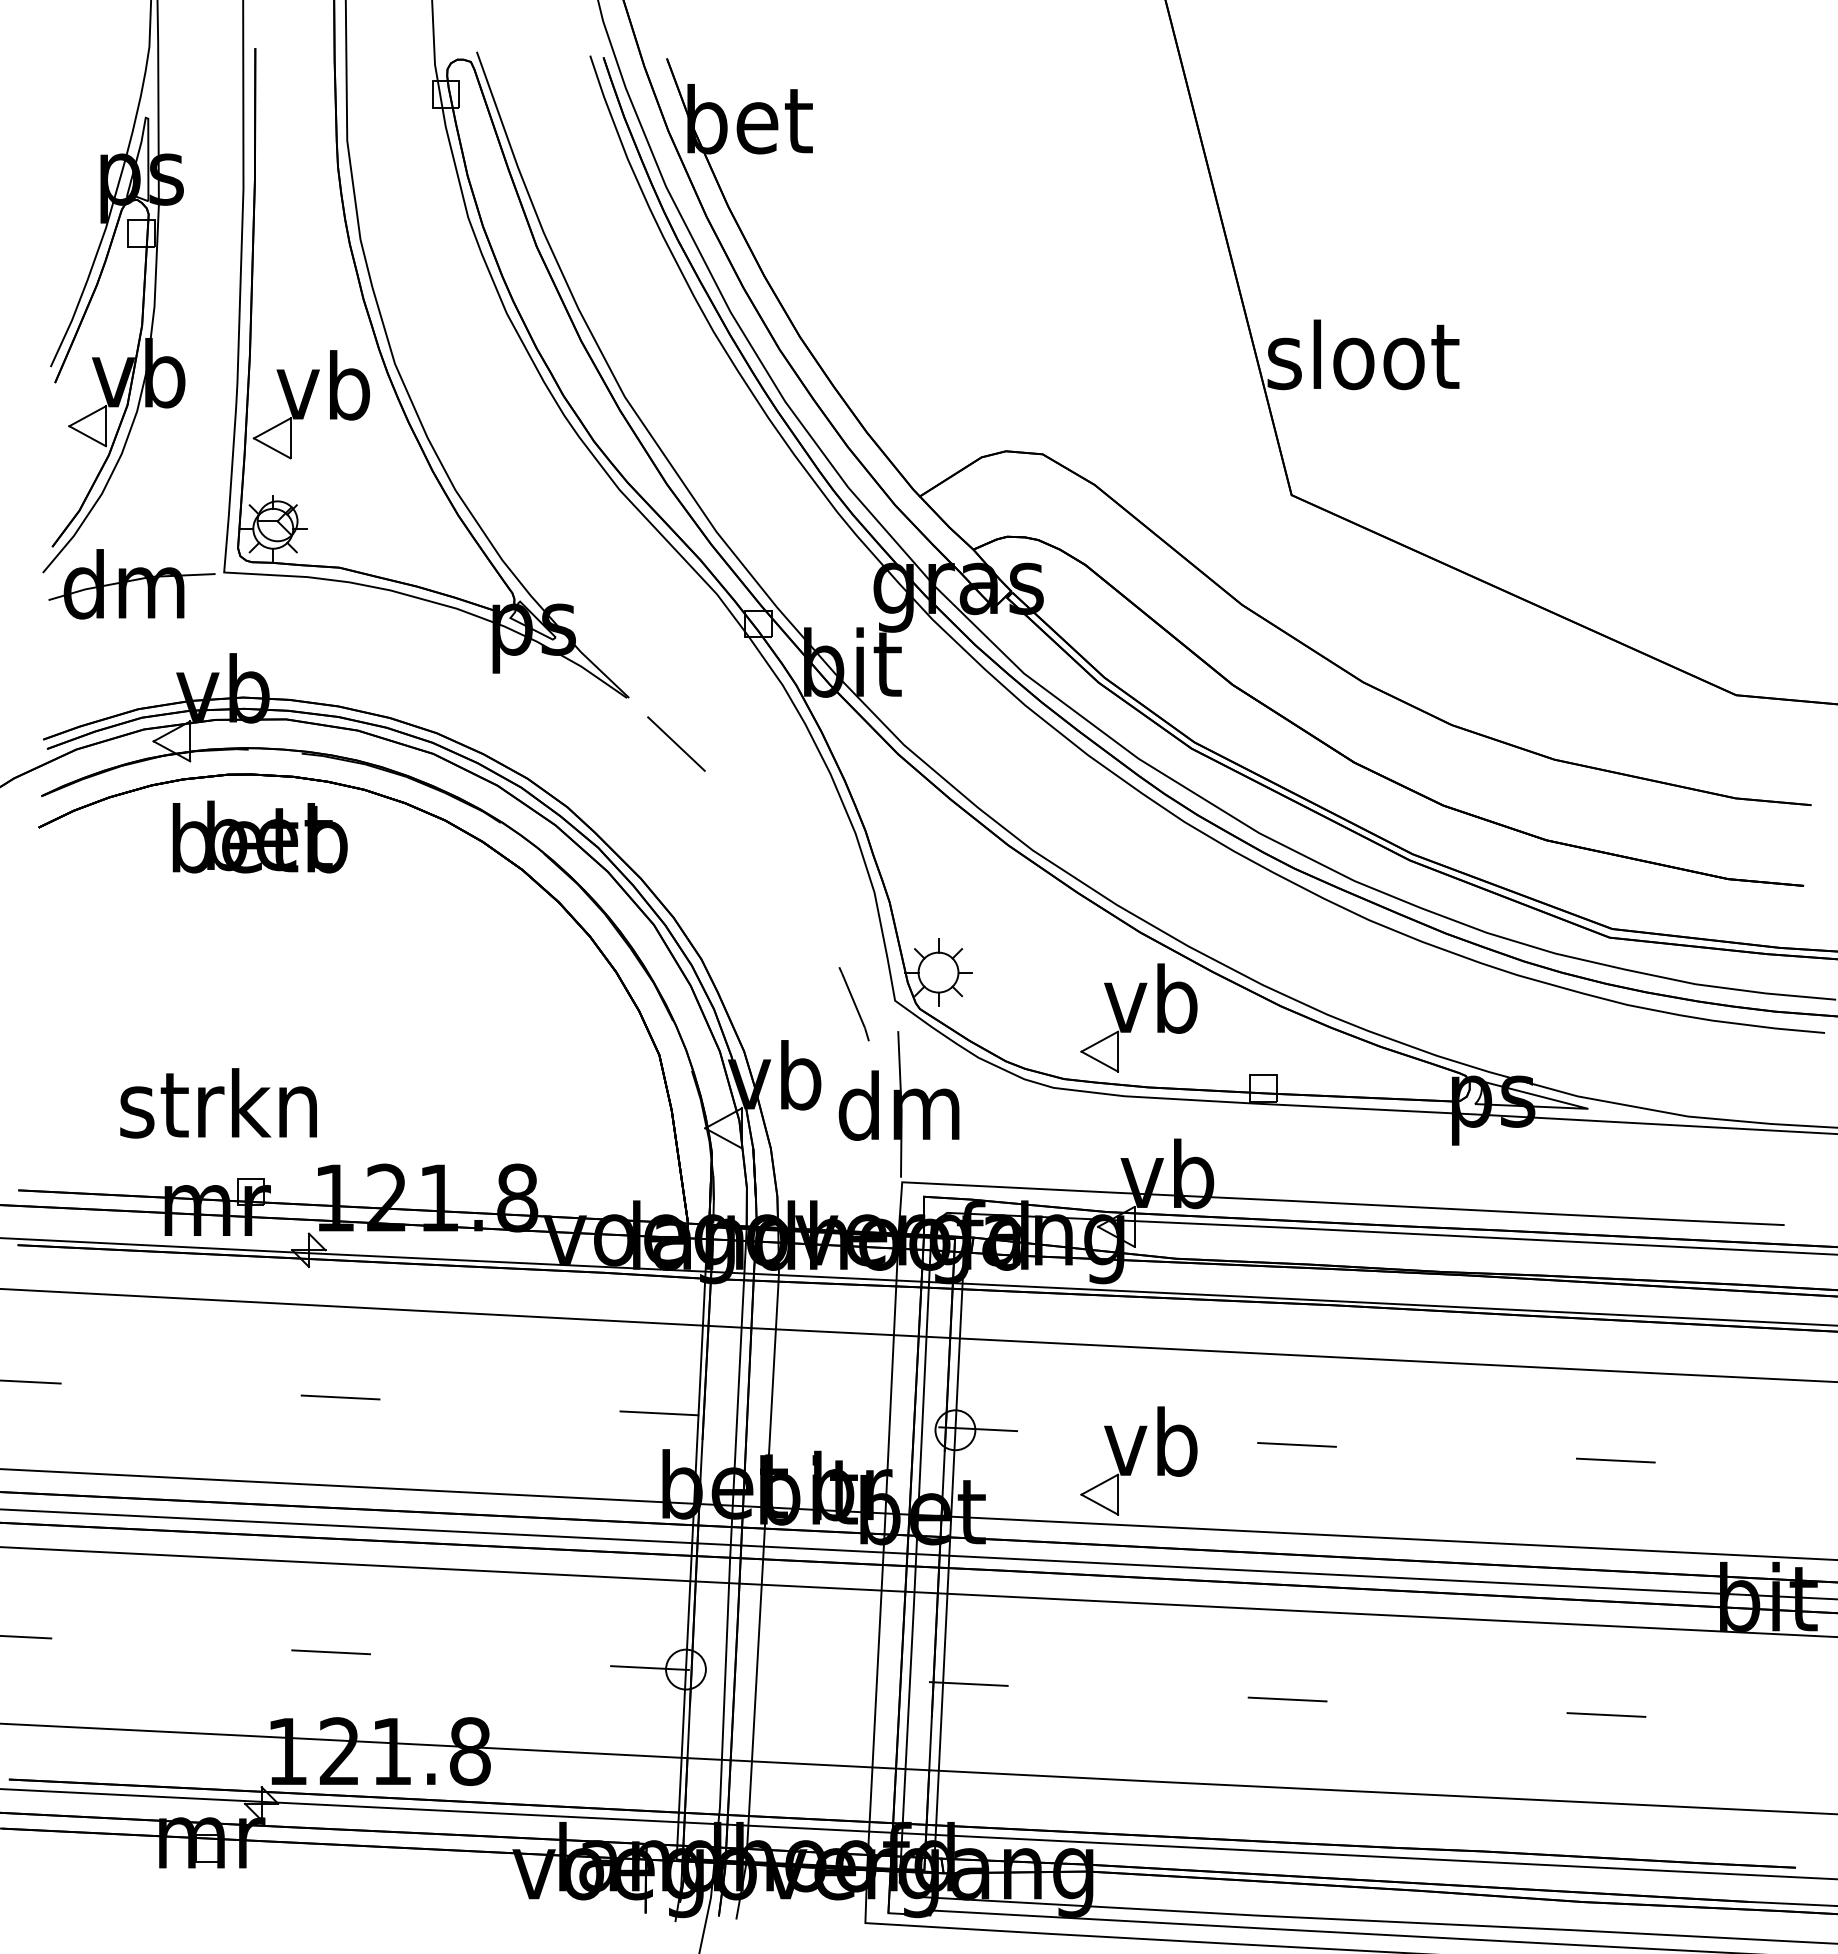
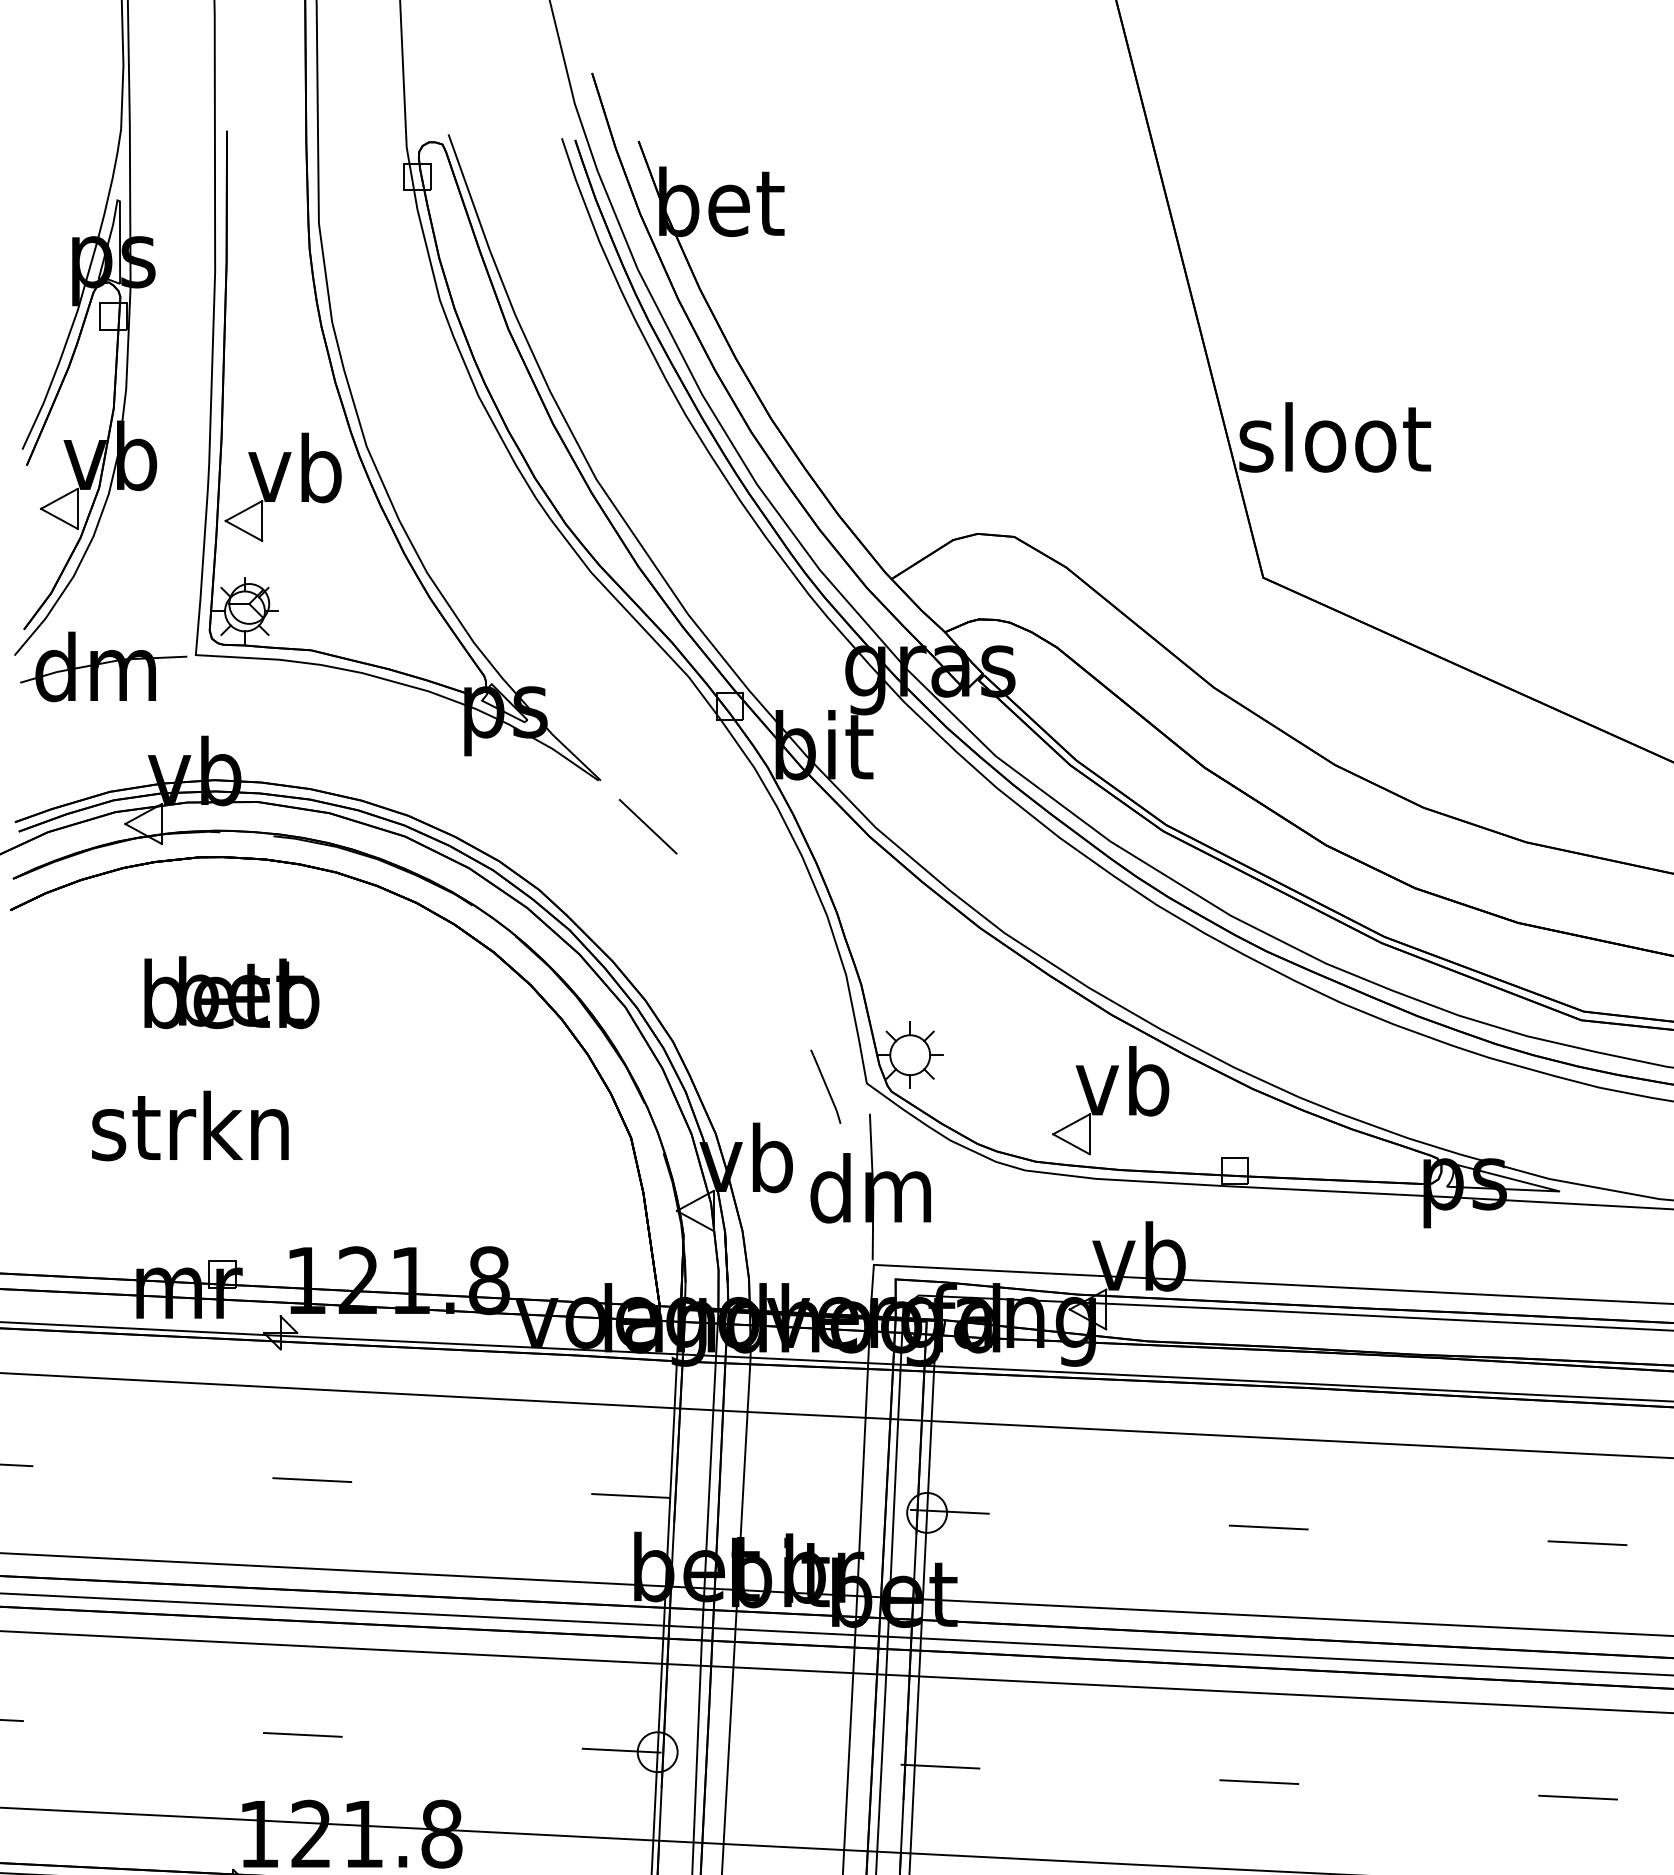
text: (259, 836) -> (231, 992), moved
text: (218, 1103) -> (190, 1126), moved
part: (1138, 1460) -> (1110, 1543), removed

